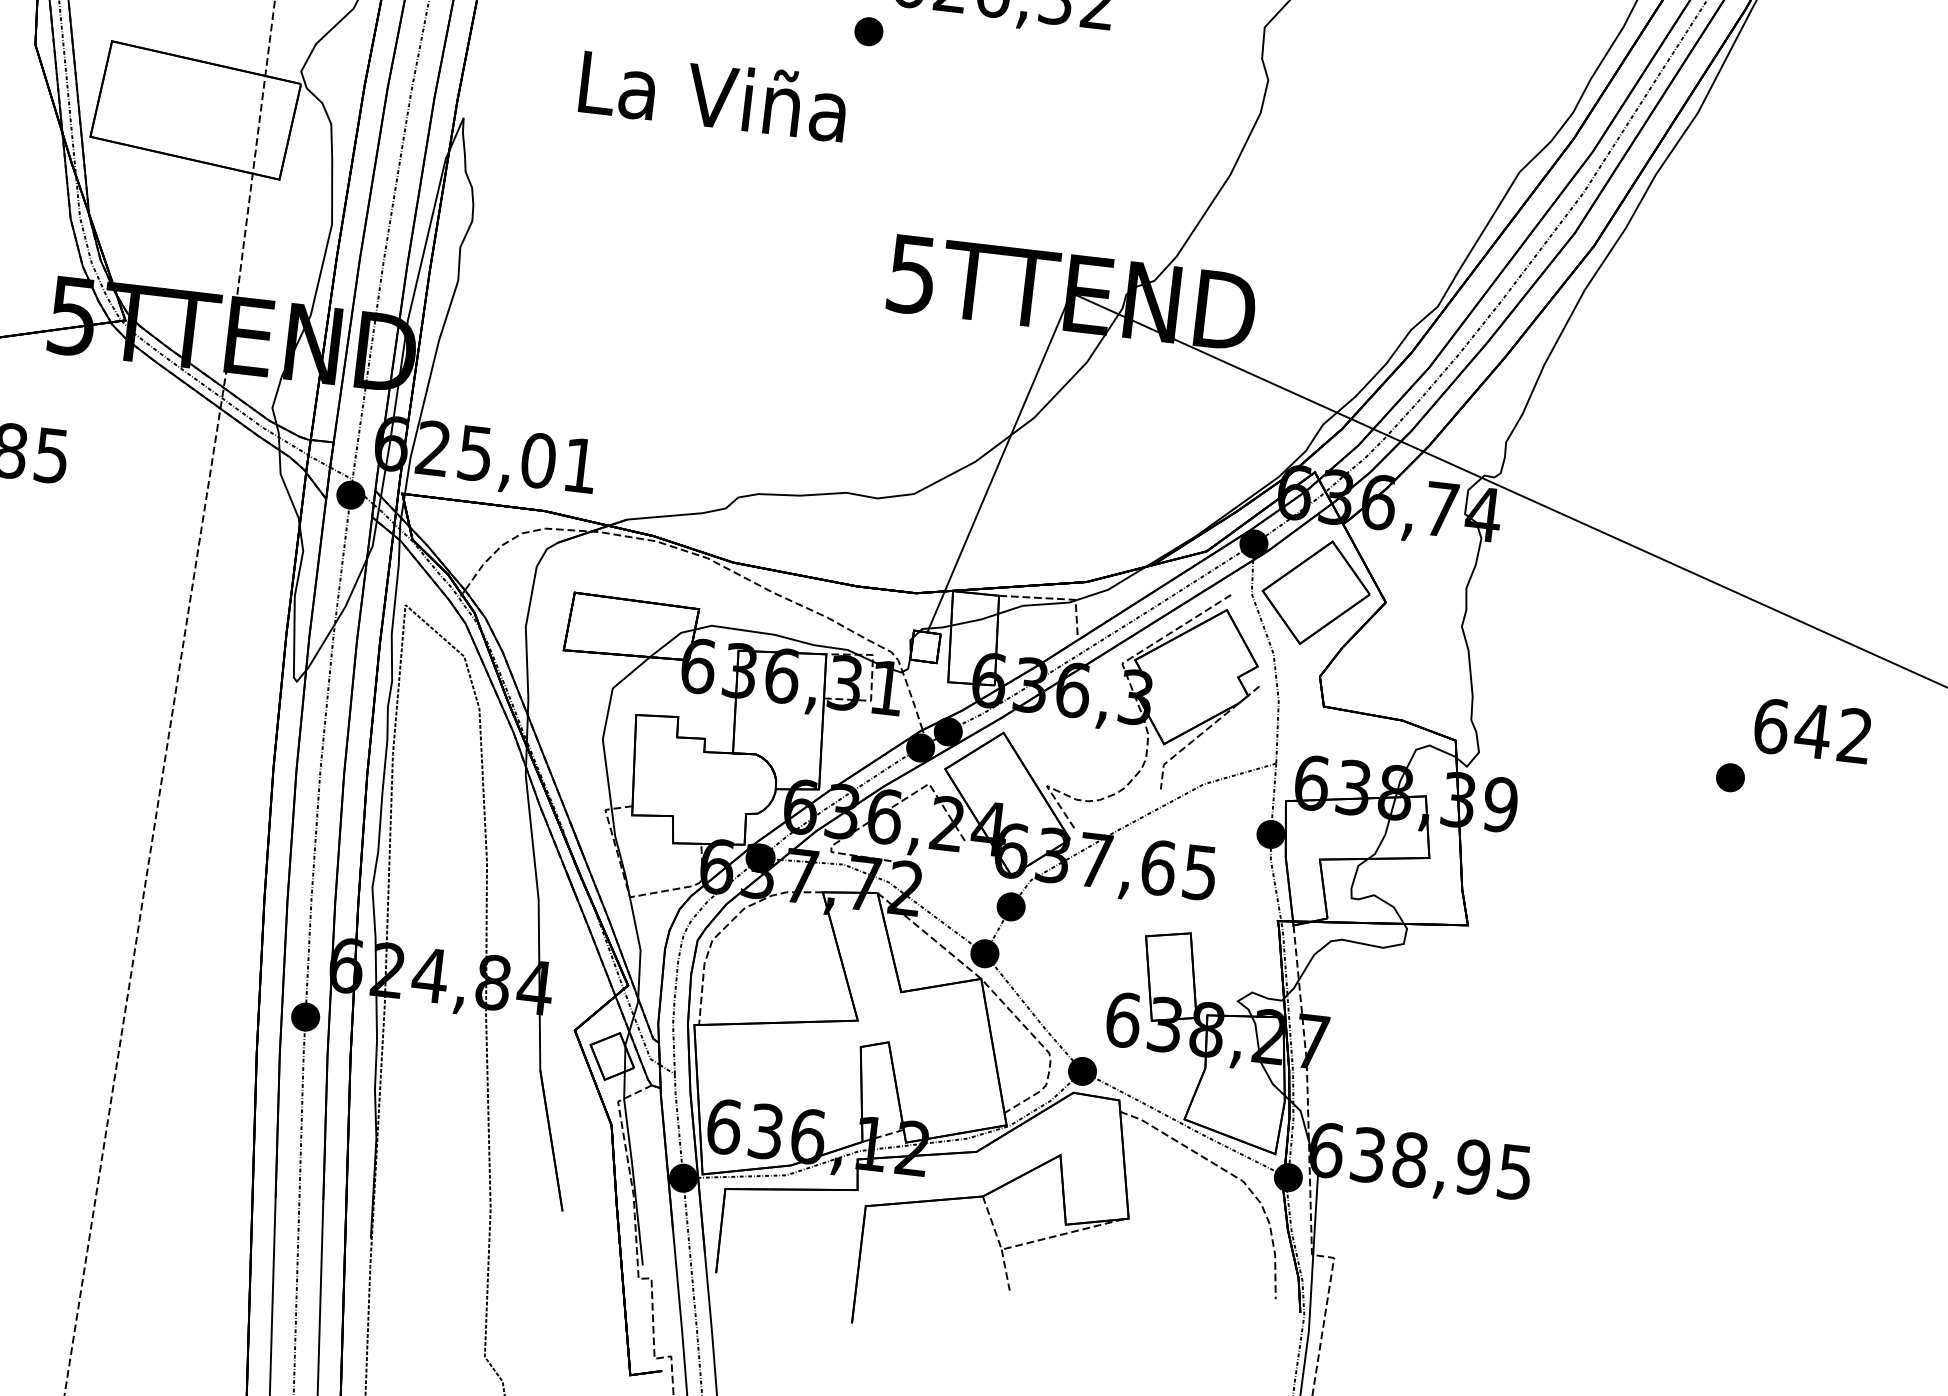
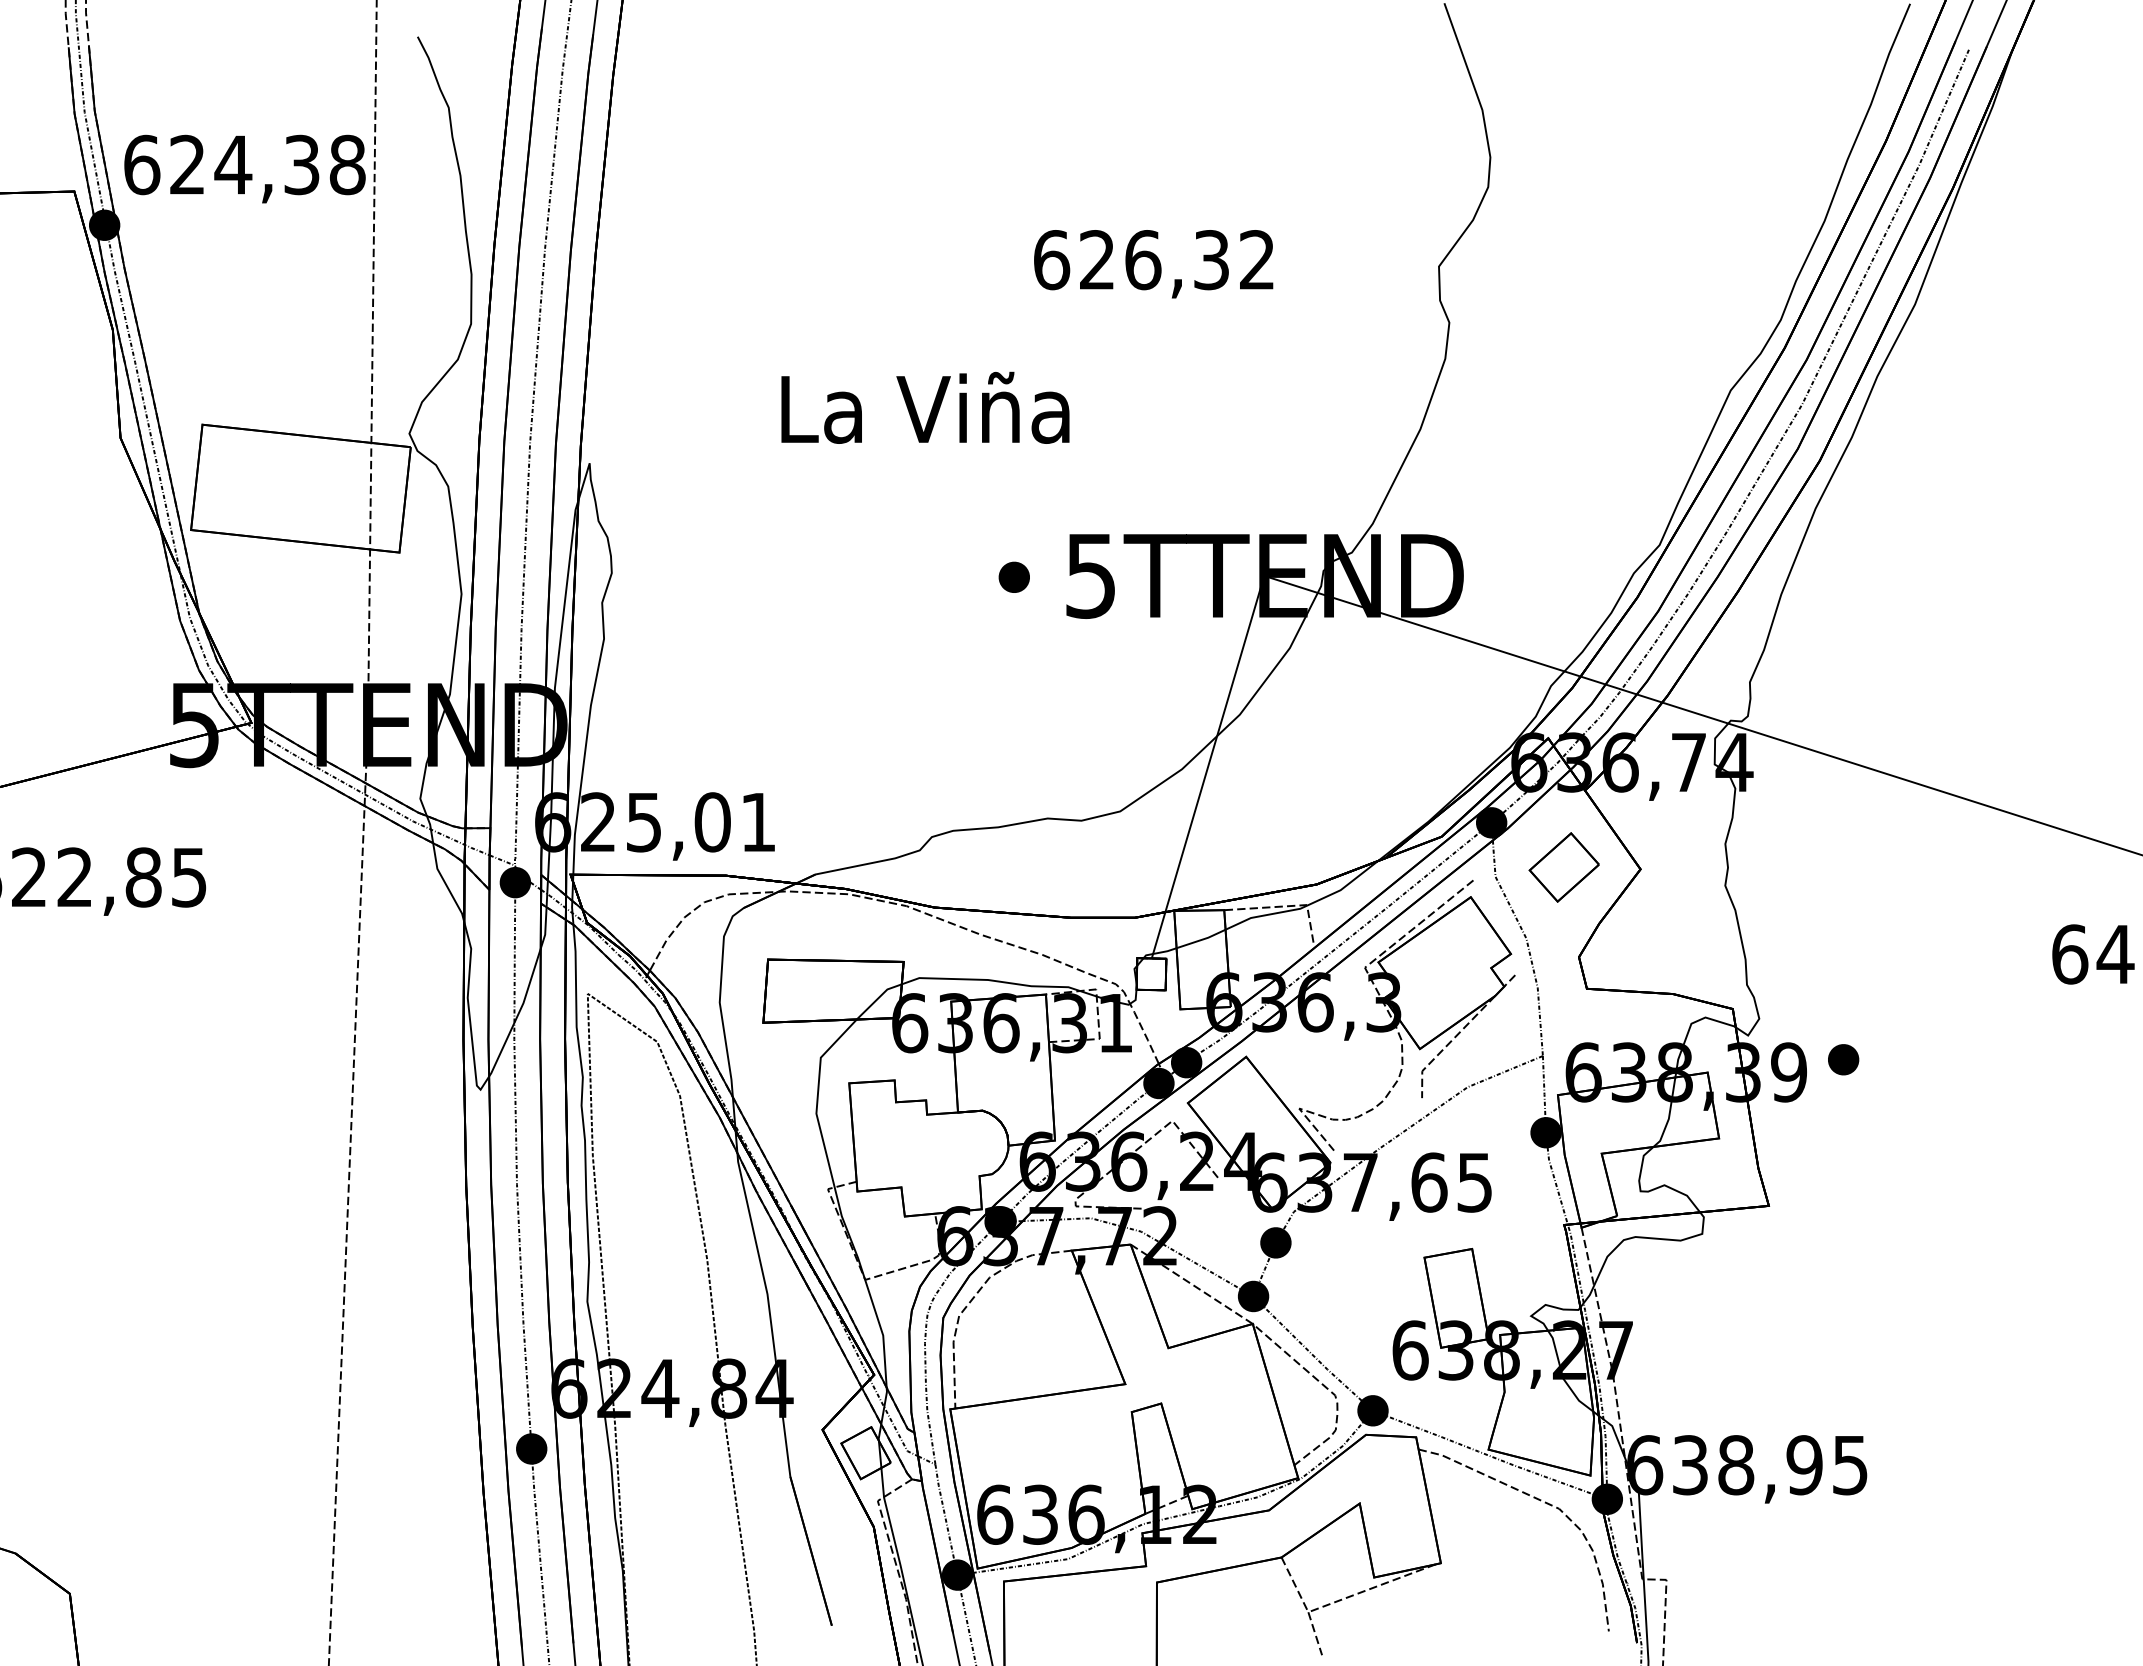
part: (868, 30) -> (1013, 576), moved
text: (713, 94) -> (925, 407), moved
part: (1315, 592) -> (1563, 867), size x0.6
part: (1730, 777) -> (1843, 1059), moved

